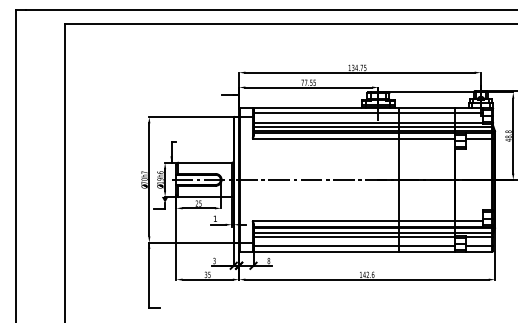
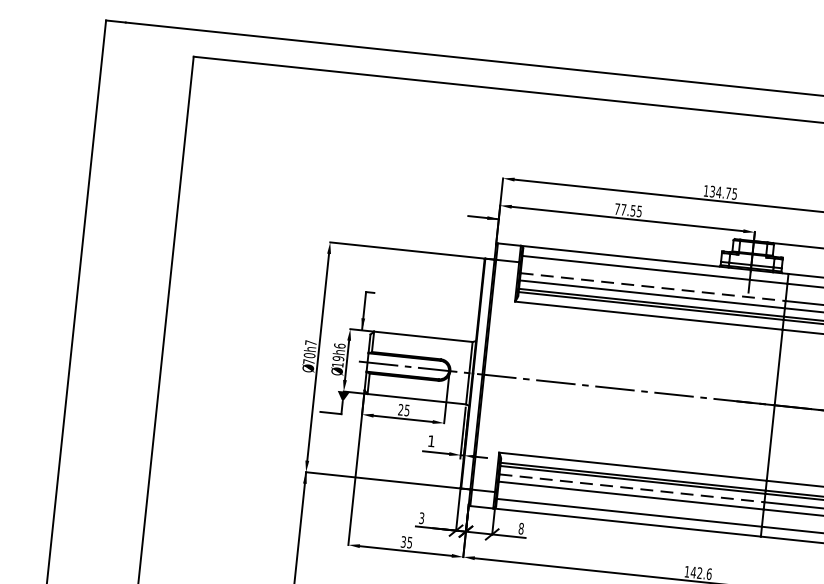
line: (326, 122) -> (653, 286), solid -> dashed
line: (326, 232) -> (632, 487), solid -> dashed

